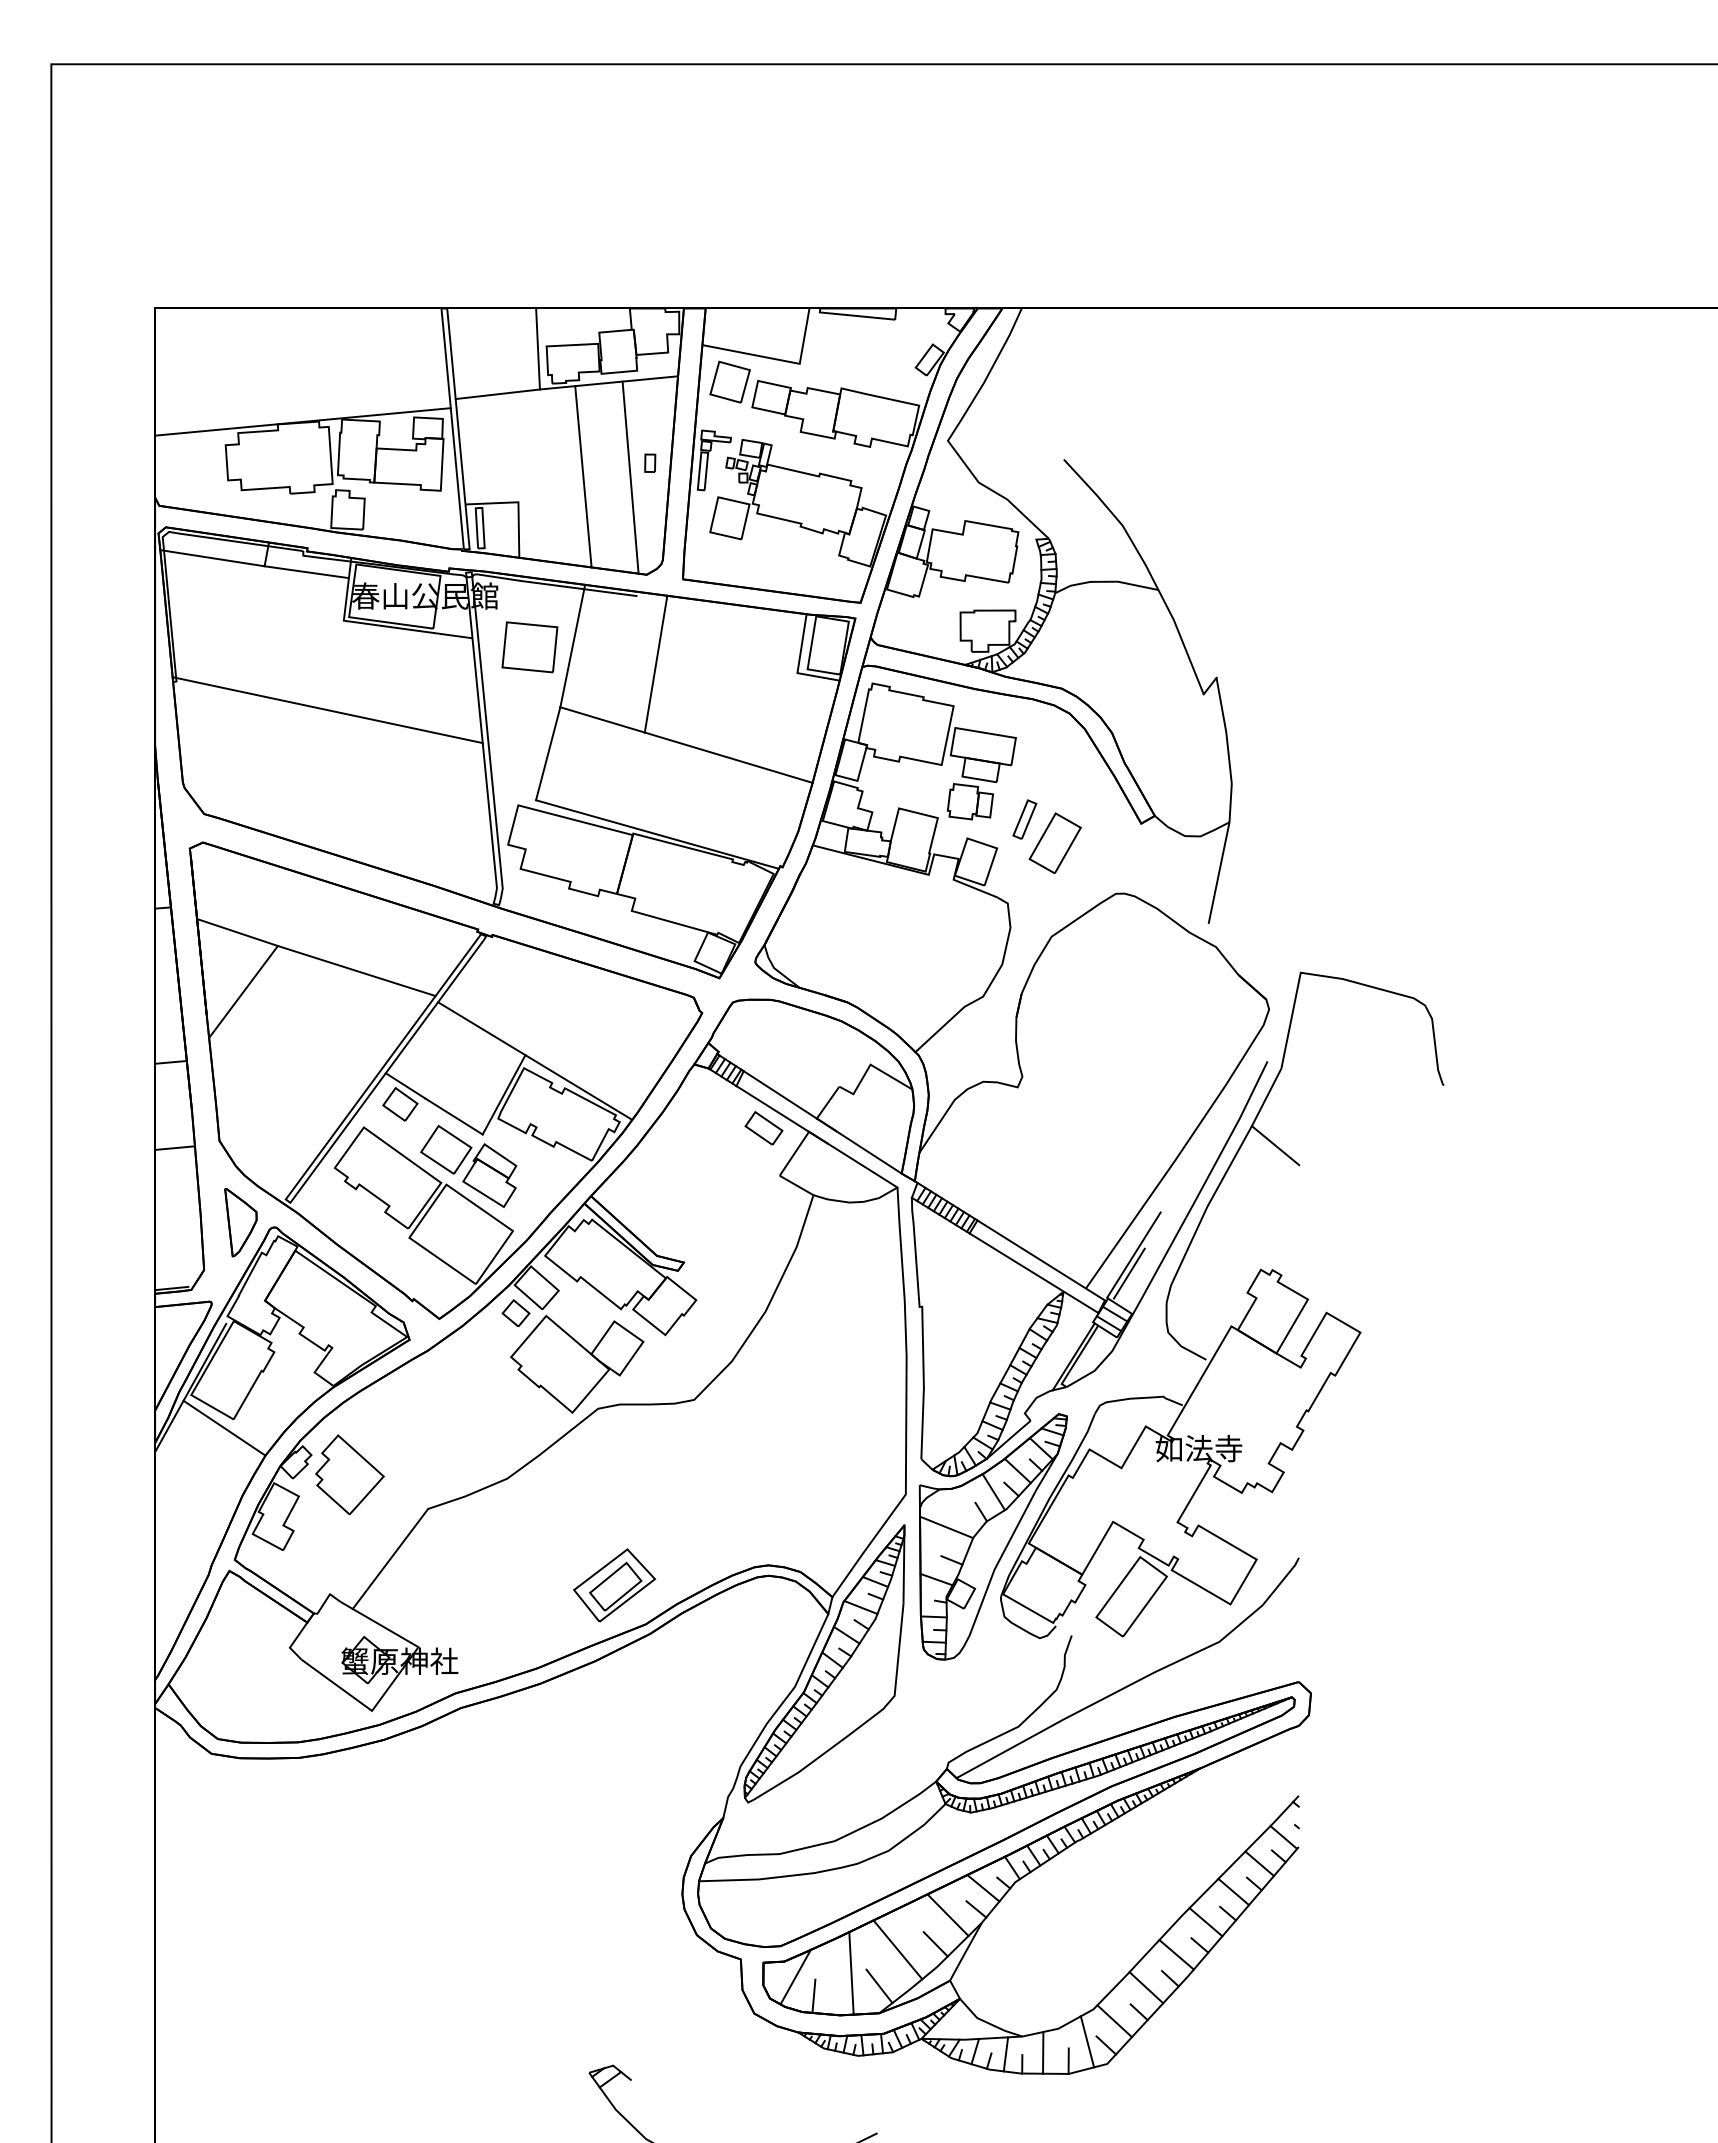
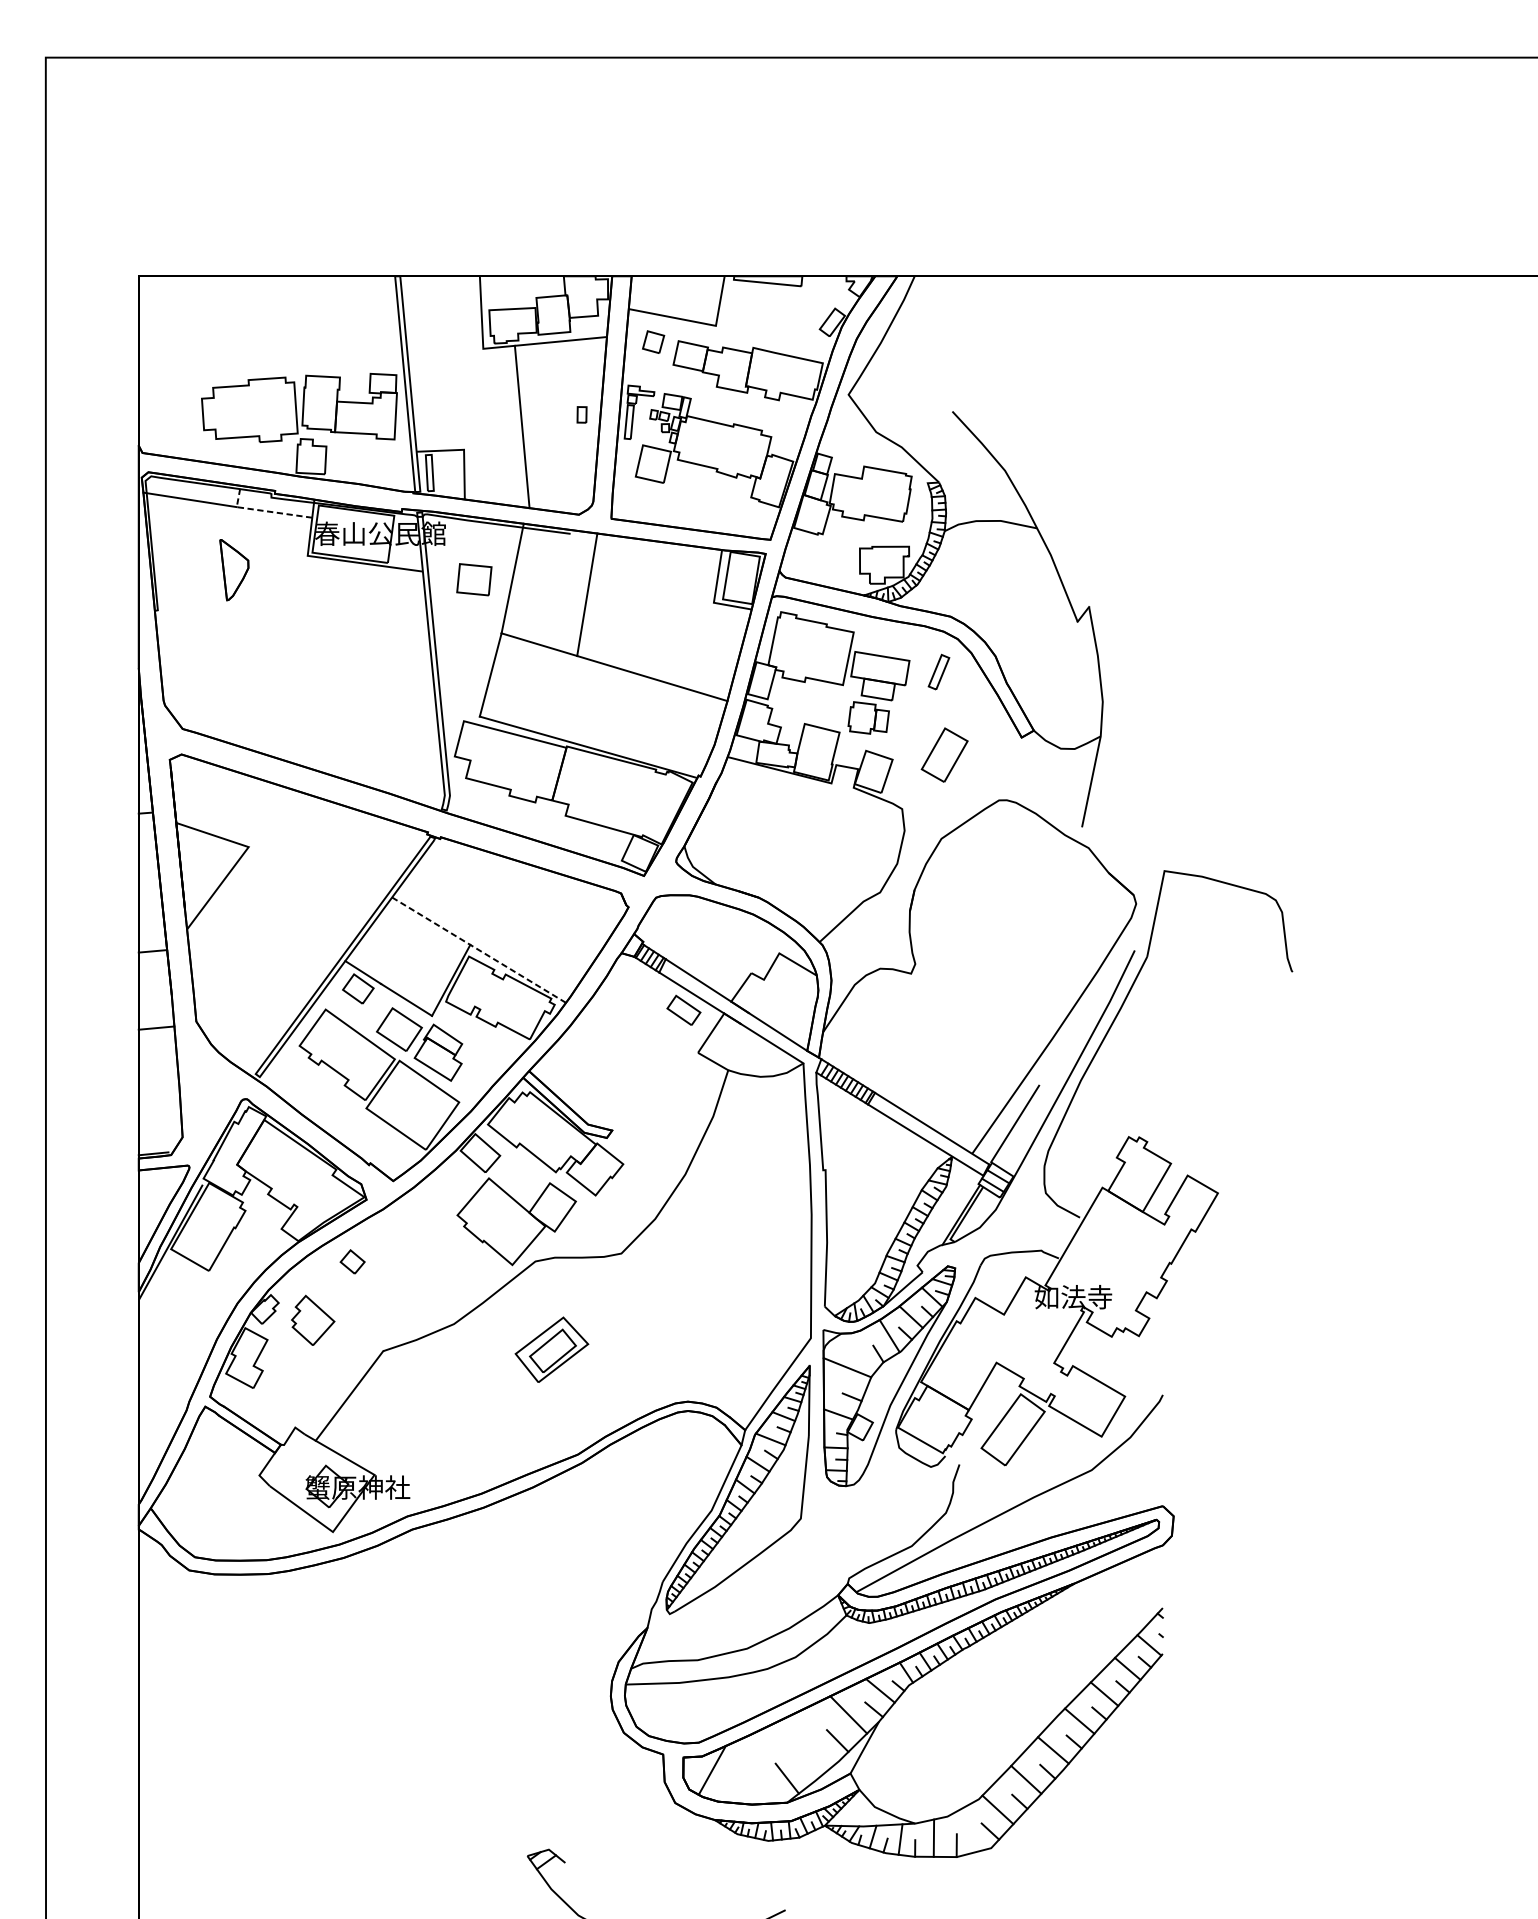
part: (729, 381) -> (653, 341), size x0.6
line: (497, 394) -> (445, 353), removed
line: (302, 421) -> (270, 377), removed
line: (630, 477) -> (564, 427), removed
line: (294, 570) -> (263, 510), solid -> dashed
part: (529, 647) -> (473, 579), size x0.7
line: (327, 710) -> (293, 636), removed
part: (1024, 819) -> (938, 672), moved
line: (356, 971) -> (319, 869), removed
line: (535, 1061) -> (479, 950), solid -> dashed
line: (1275, 1145) -> (1141, 1025), removed
part: (240, 1222) -> (233, 570), moved
line: (1129, 1273) -> (1011, 1140), removed
part: (515, 1312) -> (352, 1261), moved
line: (224, 1427) -> (200, 1278), removed
part: (349, 1474) -> (312, 1320), size x0.7
part: (614, 1585) -> (551, 1349), moved
line: (897, 1949) -> (803, 1745), removed
line: (851, 1973) -> (762, 1767), removed
line: (813, 1995) -> (728, 1786), removed
line: (1087, 2041) -> (973, 1828), removed

